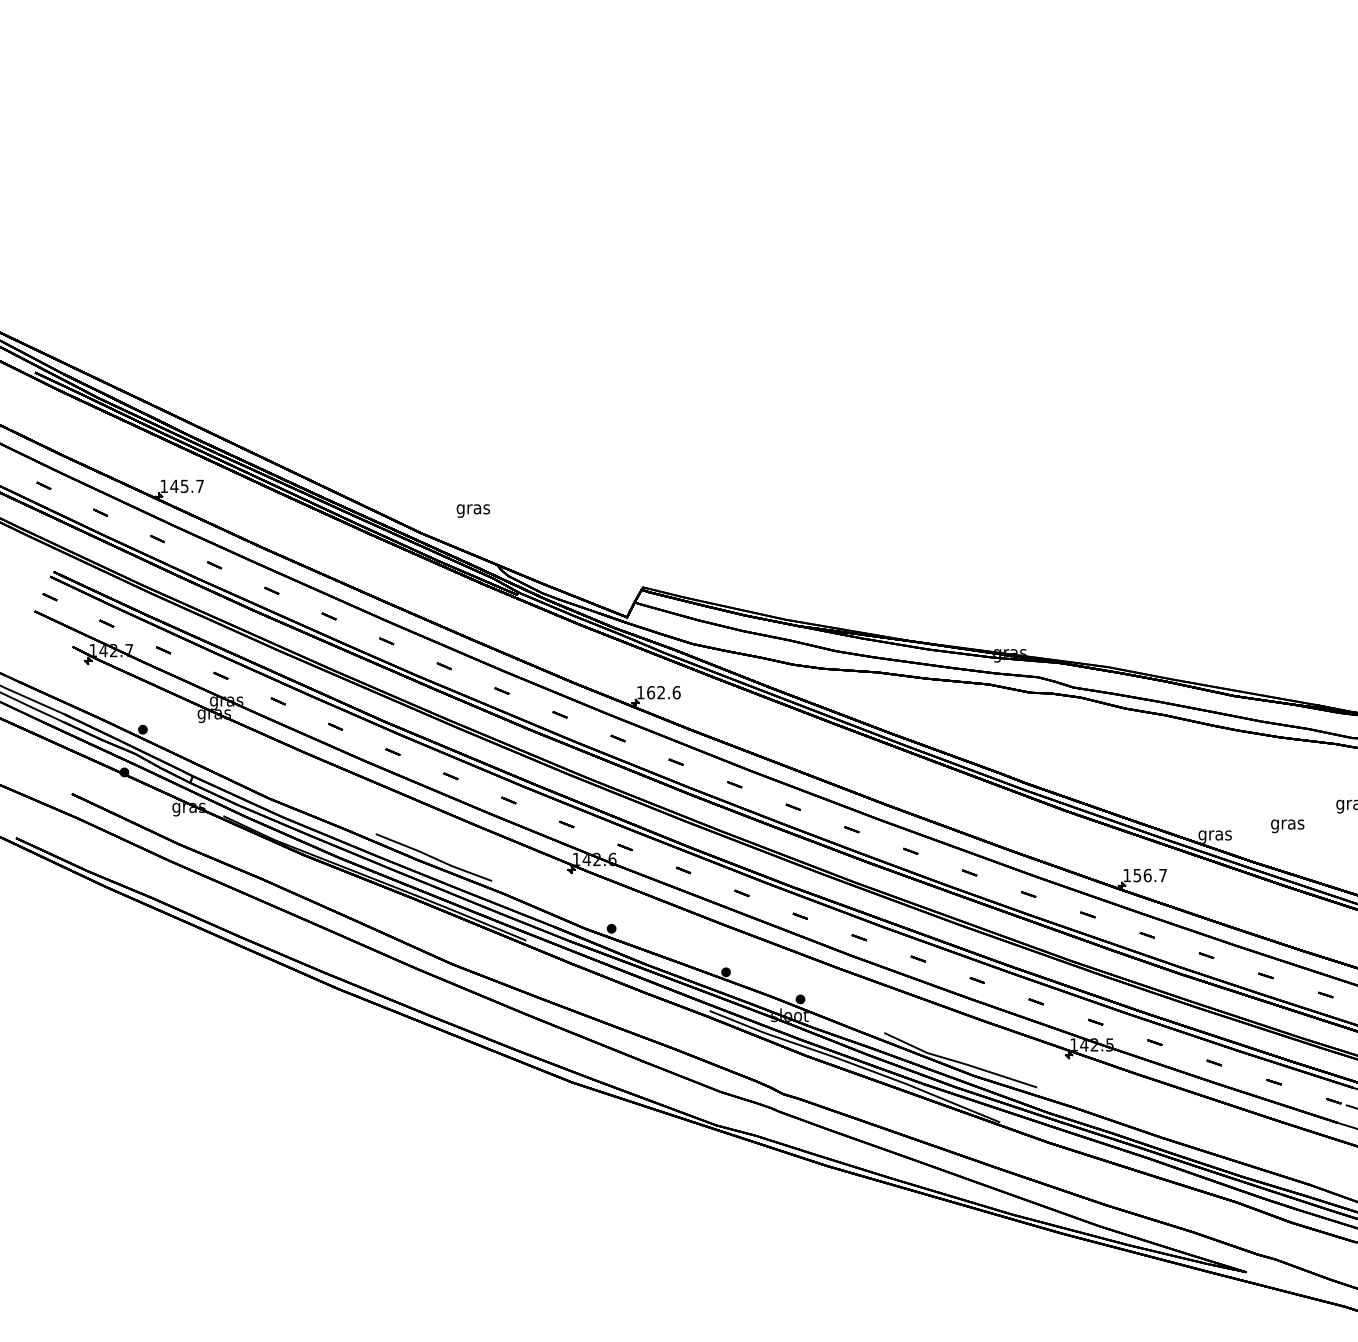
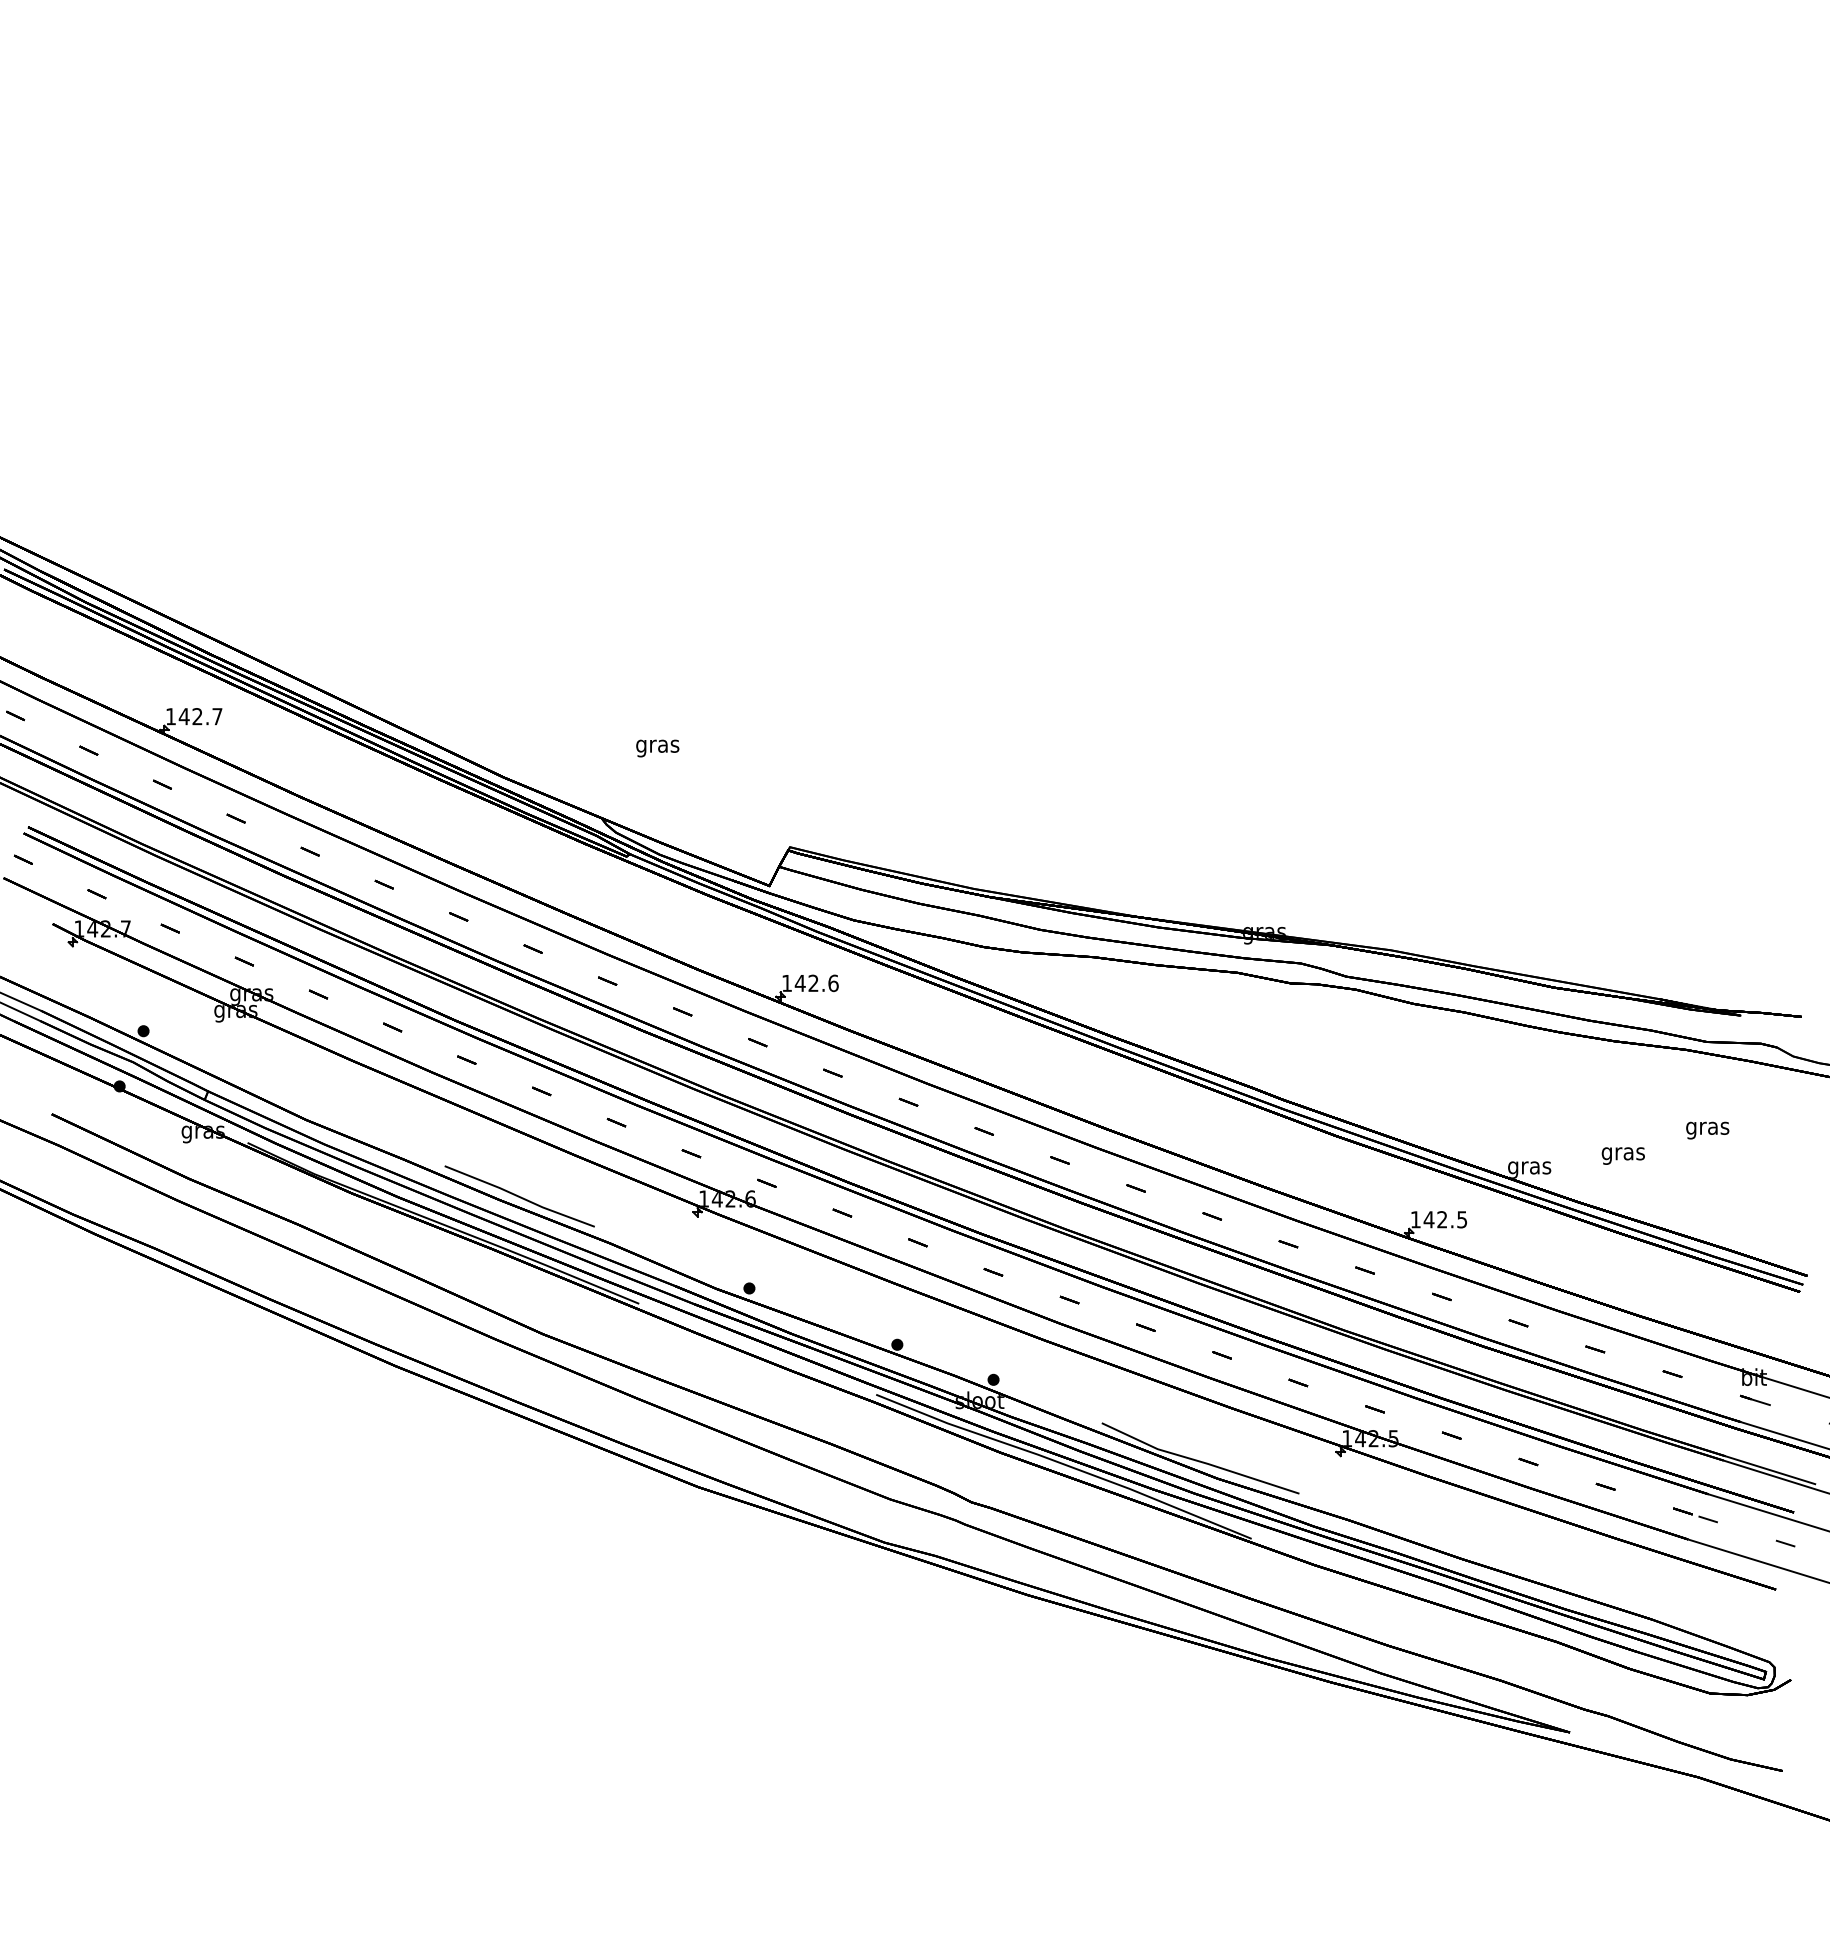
text: (184, 486) -> (197, 716), 145.7 -> 142.7
text: (473, 511) -> (657, 748), moved
text: (650, 692) -> (799, 983), 162.6 -> 142.6
text: (1150, 875) -> (1445, 1219), 156.7 -> 142.5

